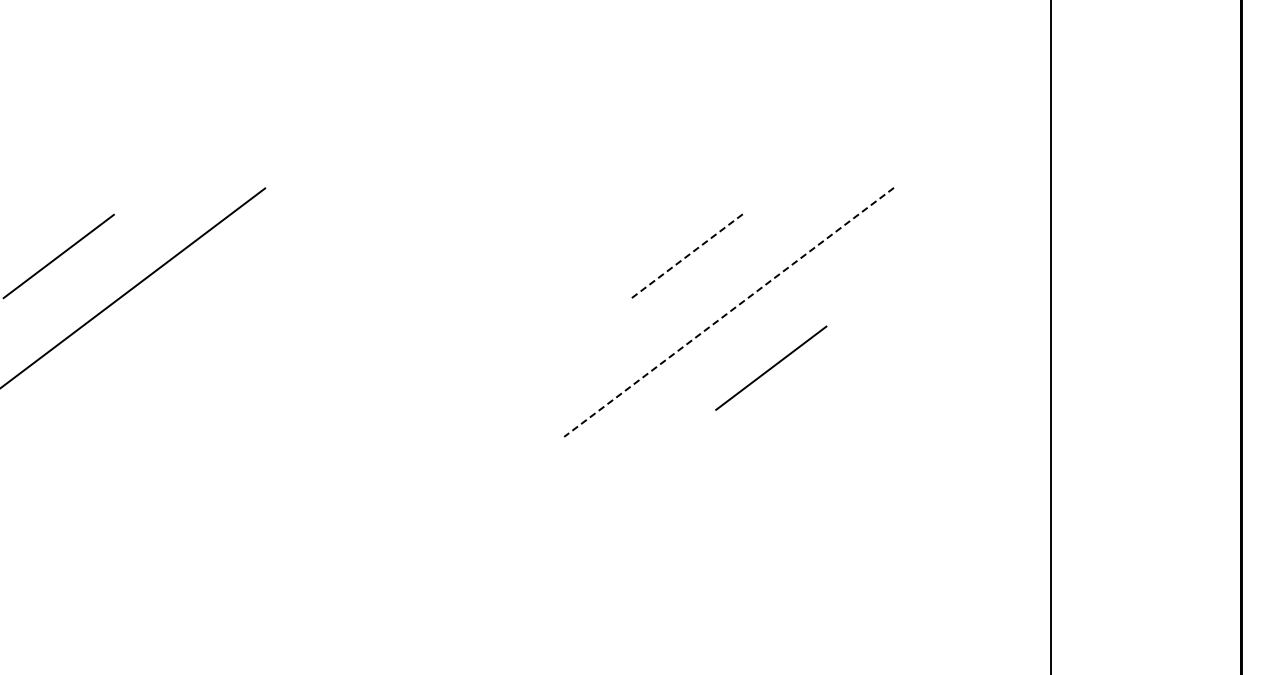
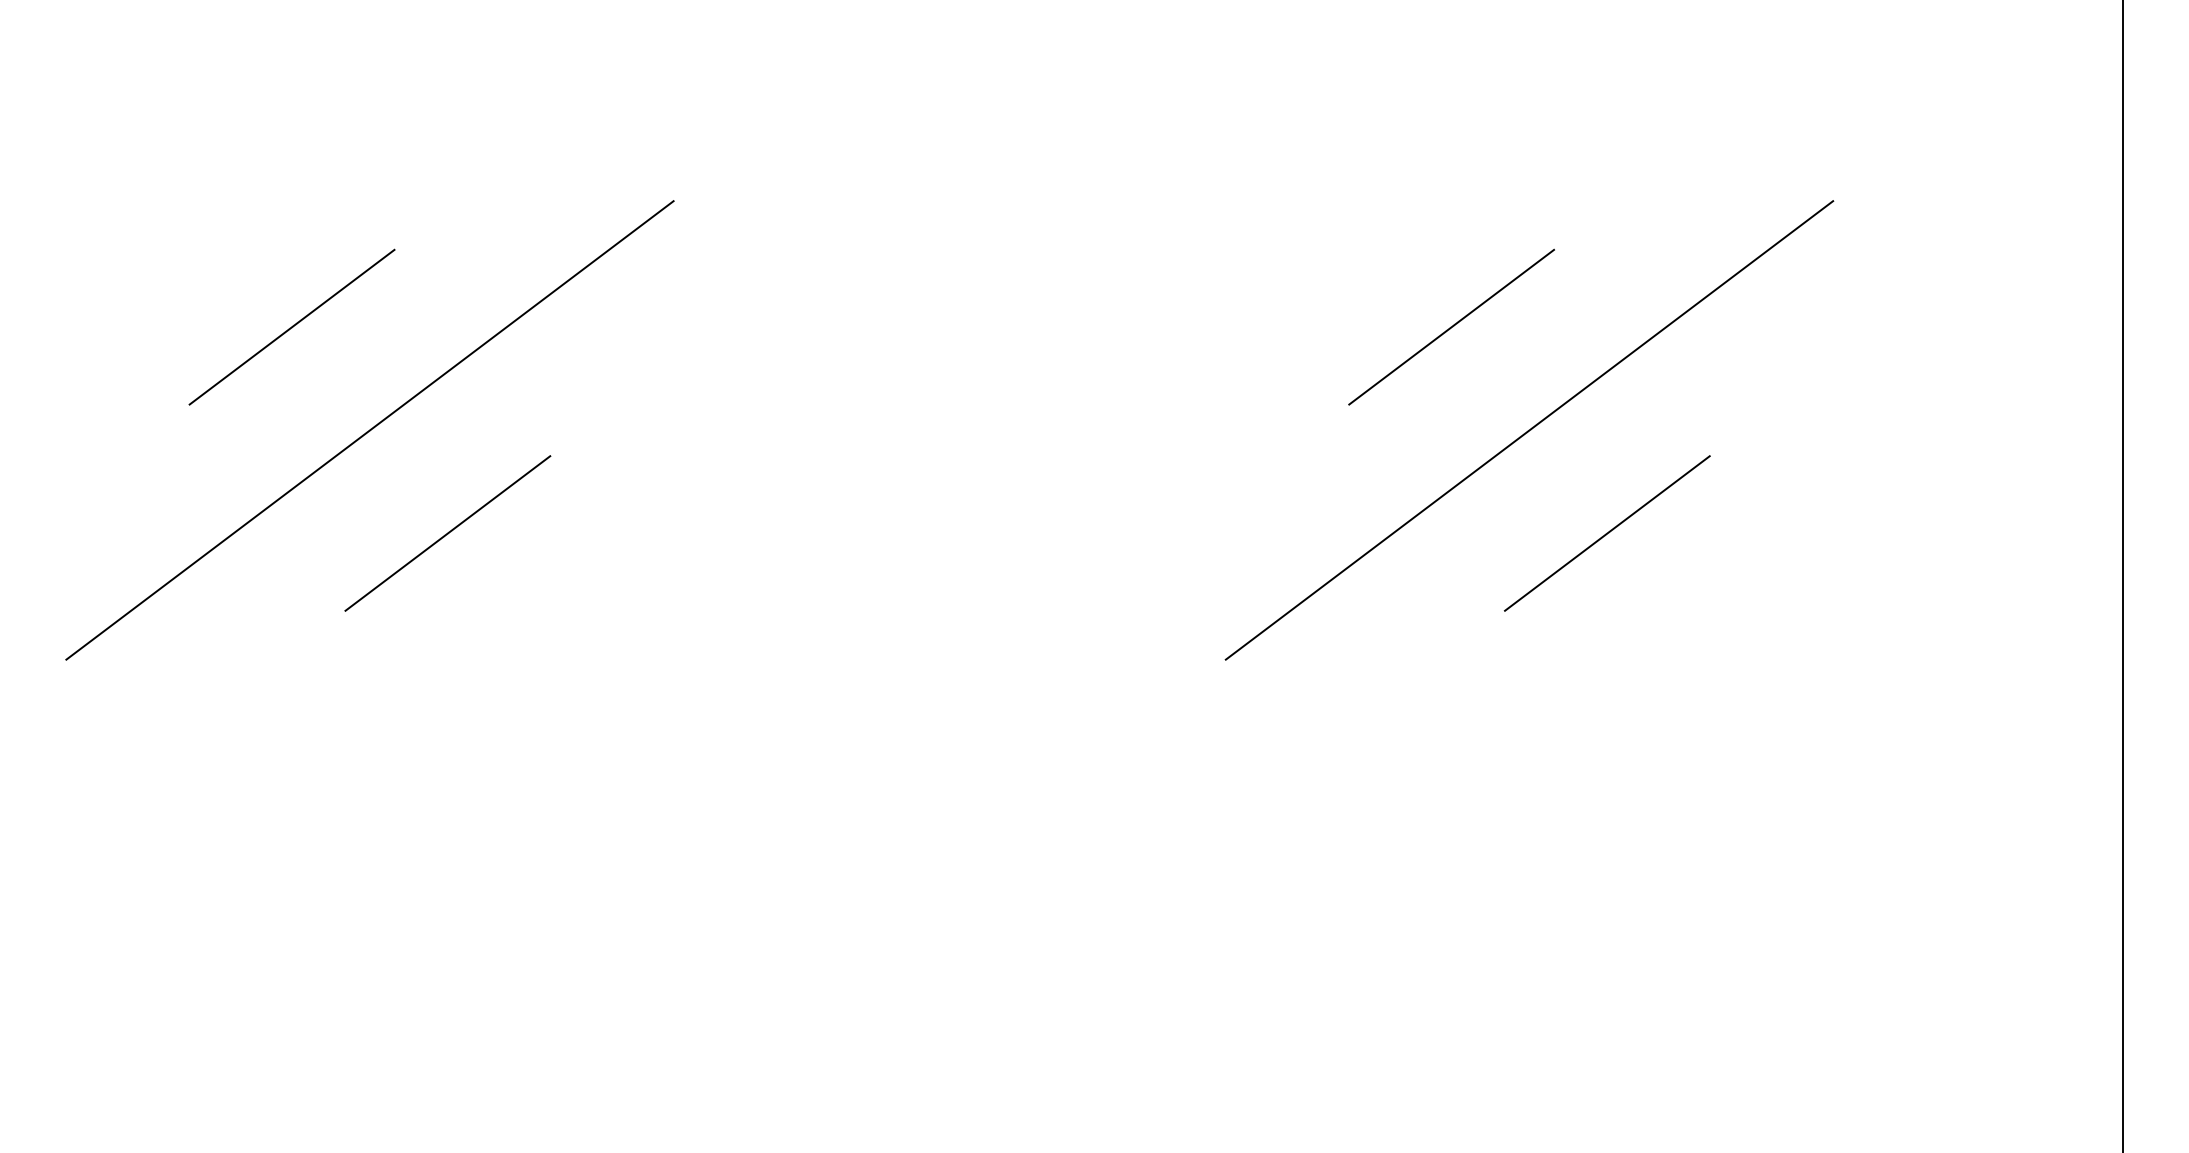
line: (686, 256) -> (1450, 327), dashed -> solid
line: (729, 312) -> (1530, 430), dashed -> solid
line: (143, 367) -> (448, 532), added

